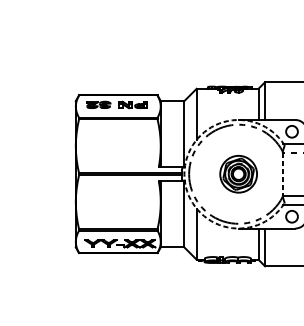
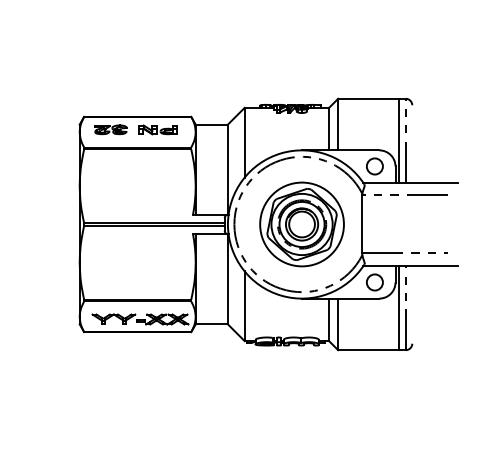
arc: (184, 174) -> (227, 224), dashed -> solid
part: (238, 174) -> (301, 224), size x1.67
line: (282, 174) -> (362, 224), dashed -> solid

